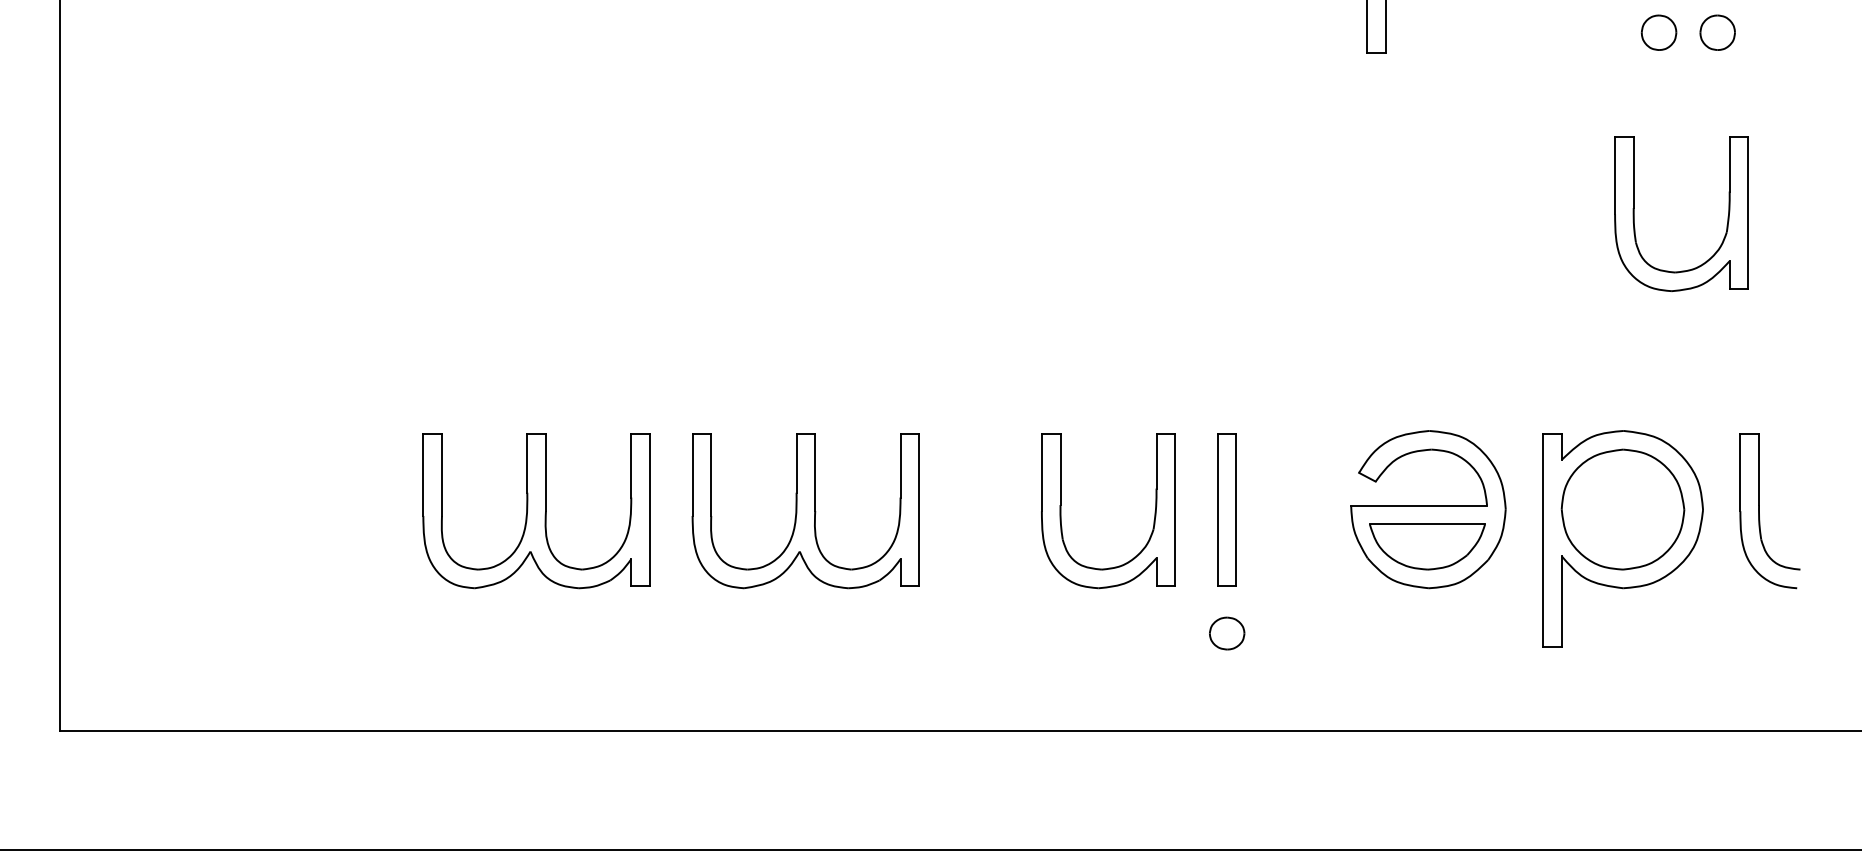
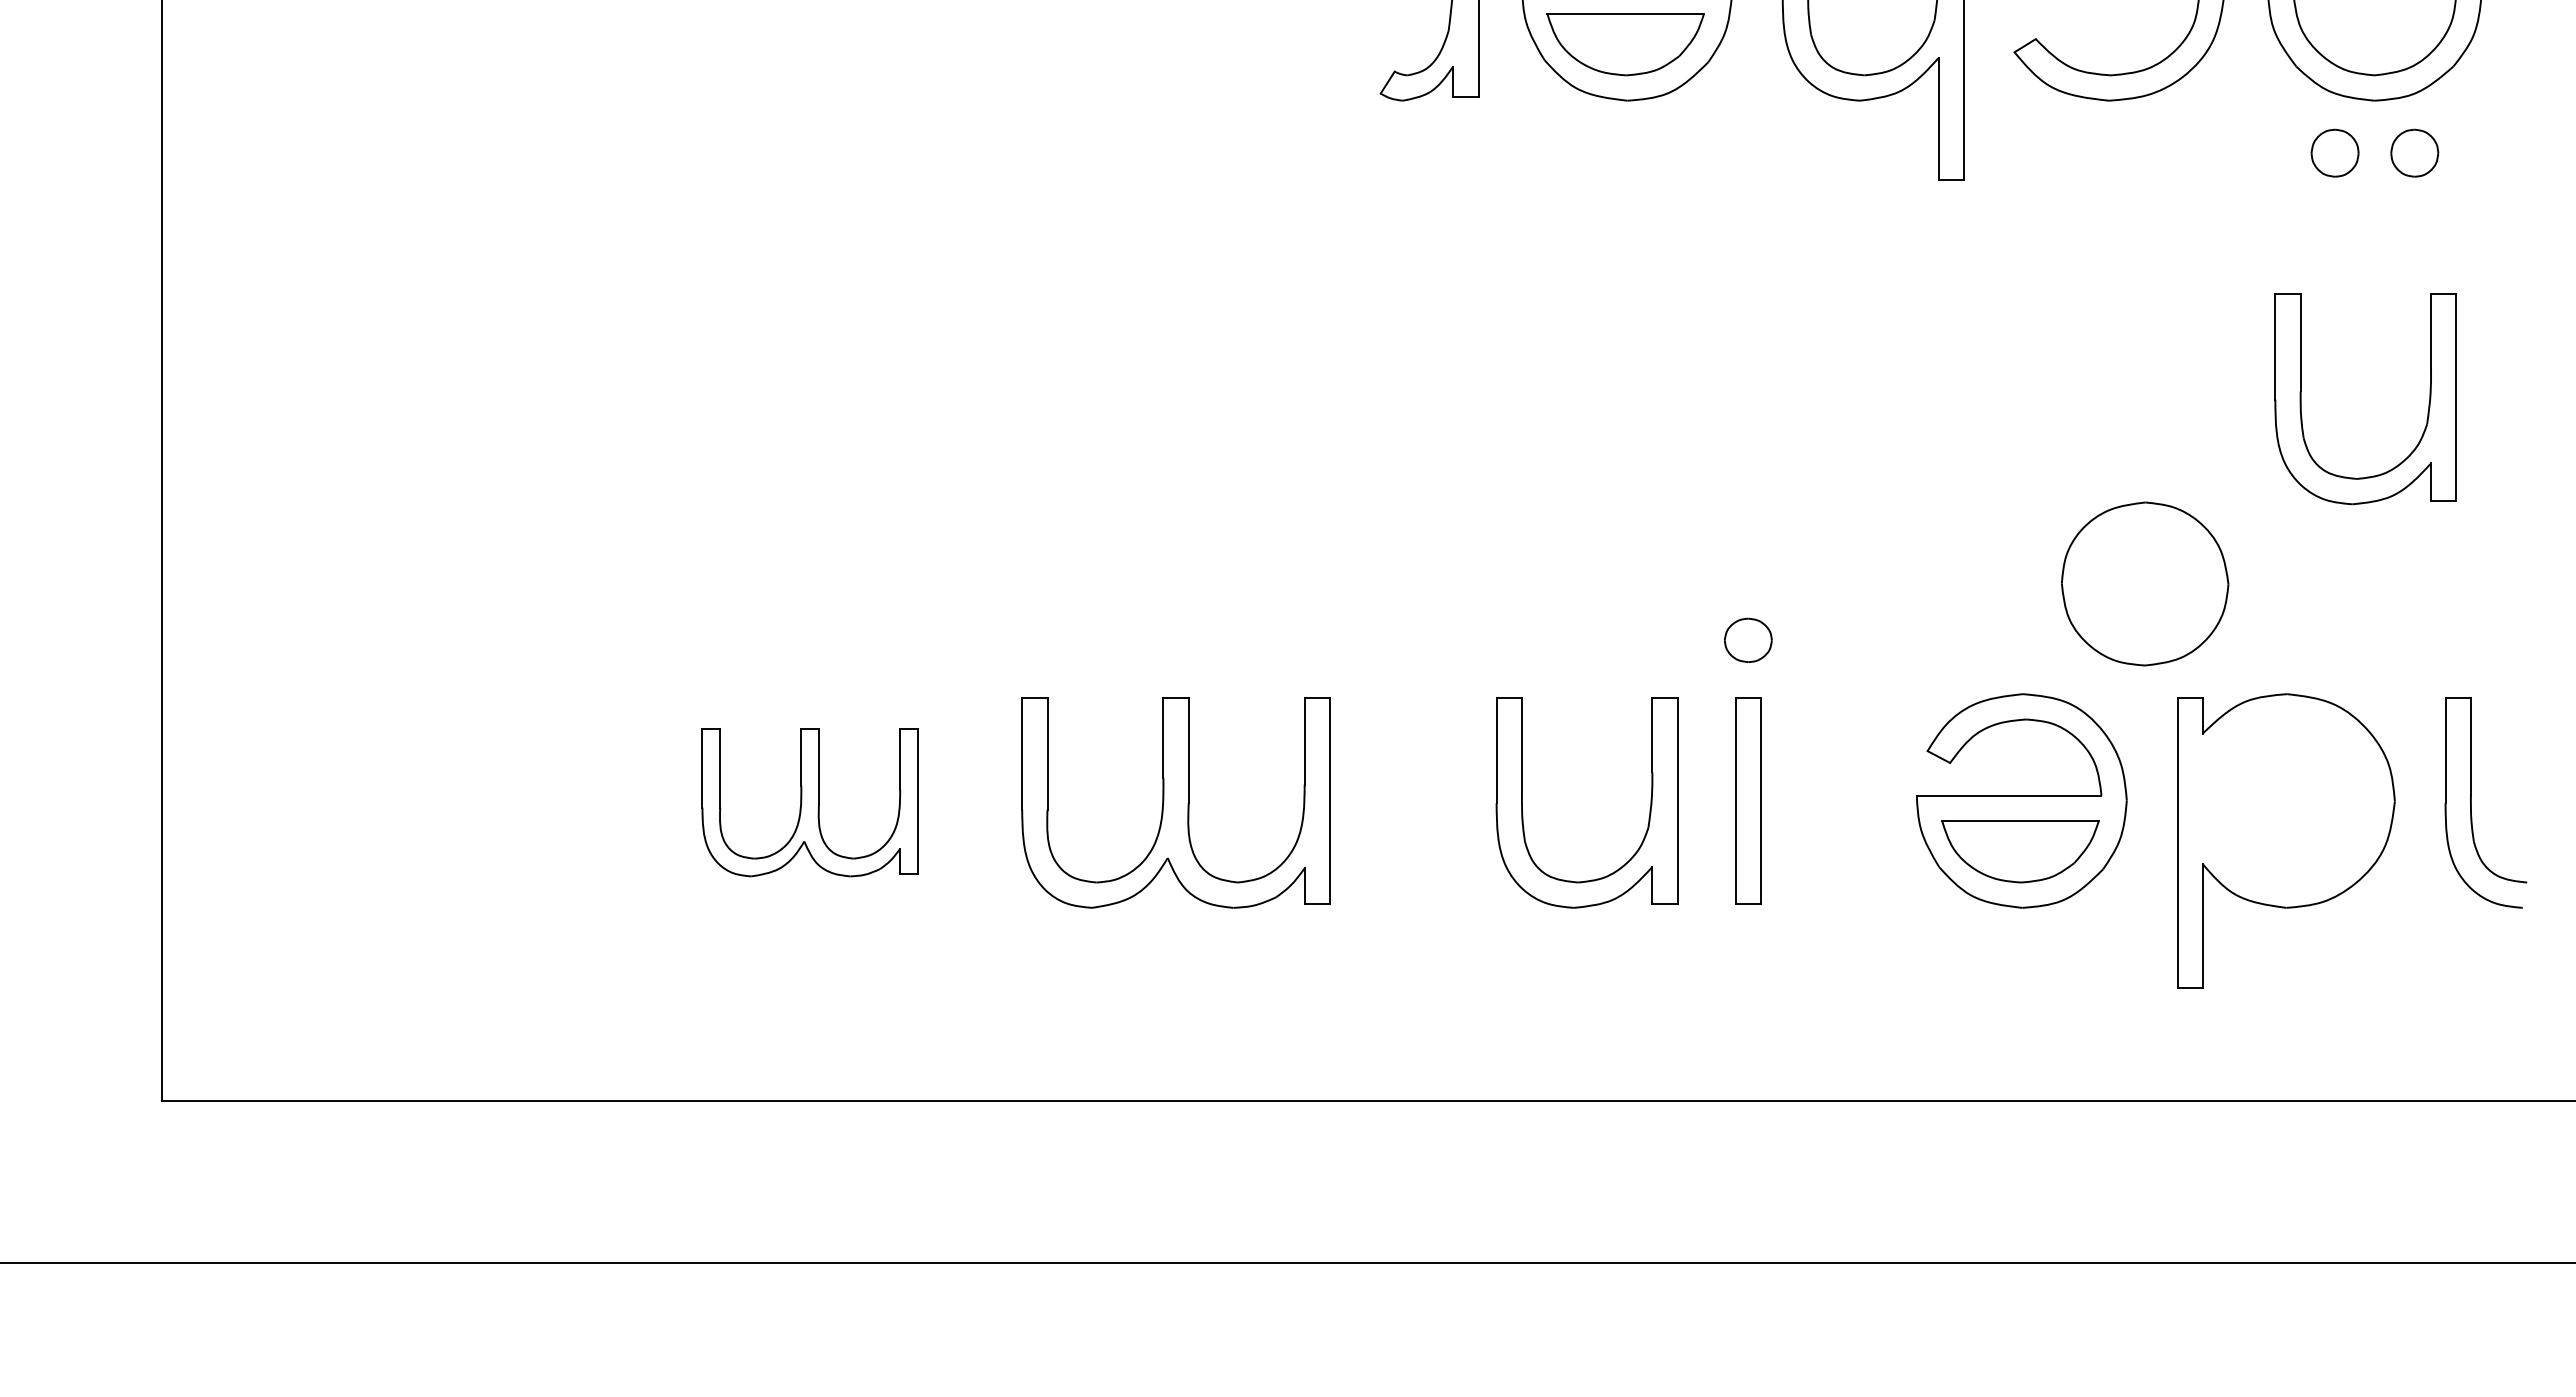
part: (1623, 509) -> (2145, 583), moved
part: (536, 510) -> (809, 802), size x0.7
part: (1227, 632) -> (1748, 639), moved

